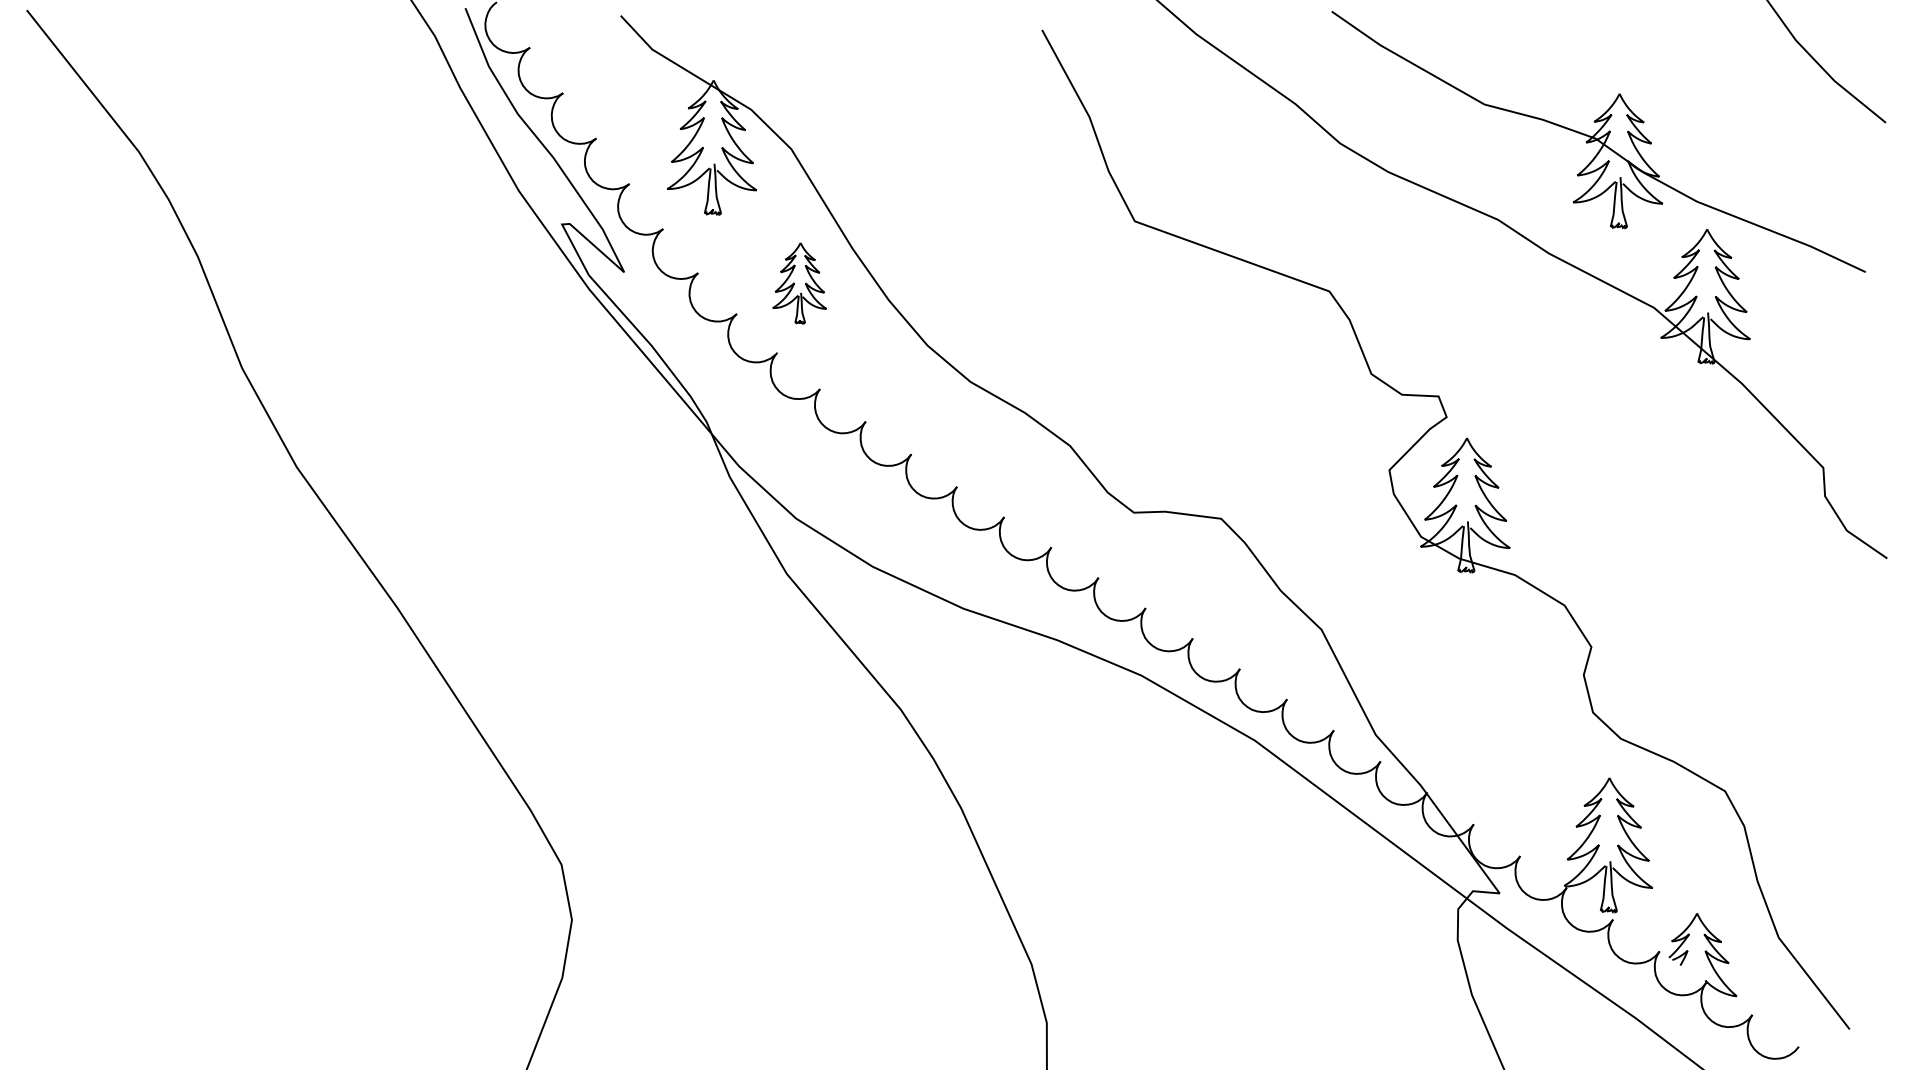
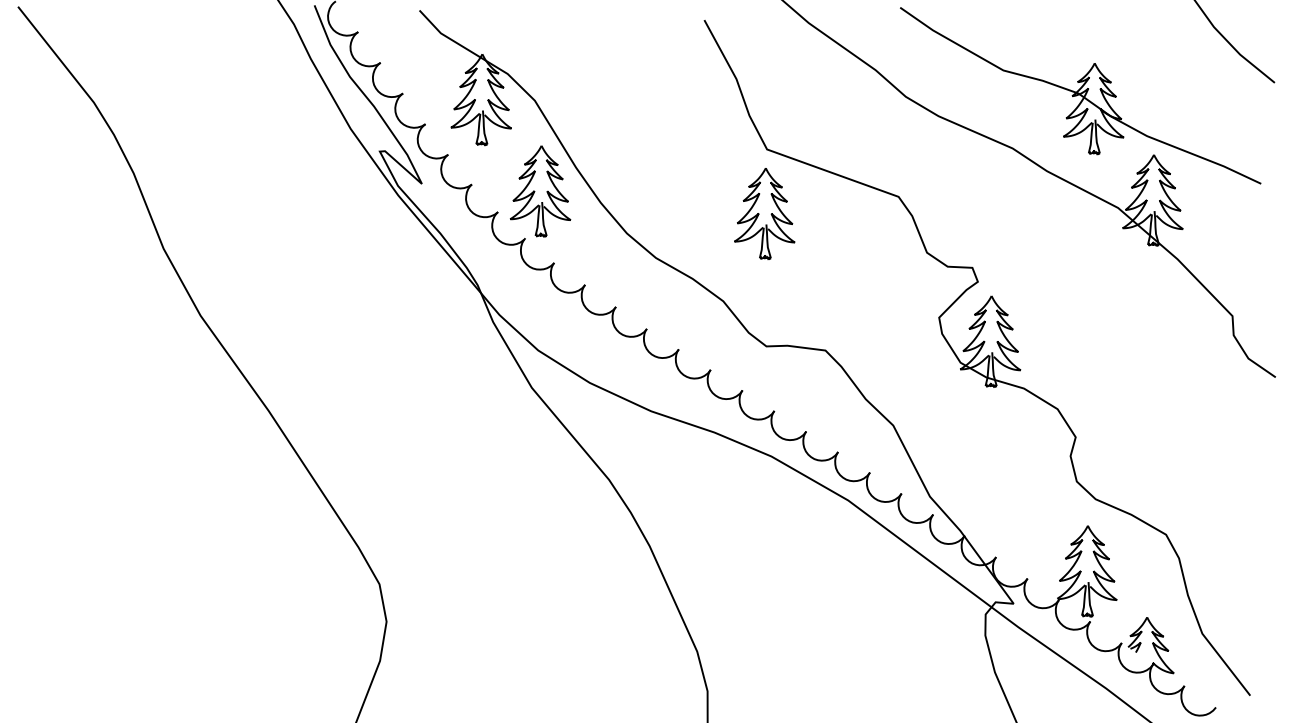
part: (799, 283) -> (540, 191), size x1.67
part: (1131, 316) -> (764, 213), added

